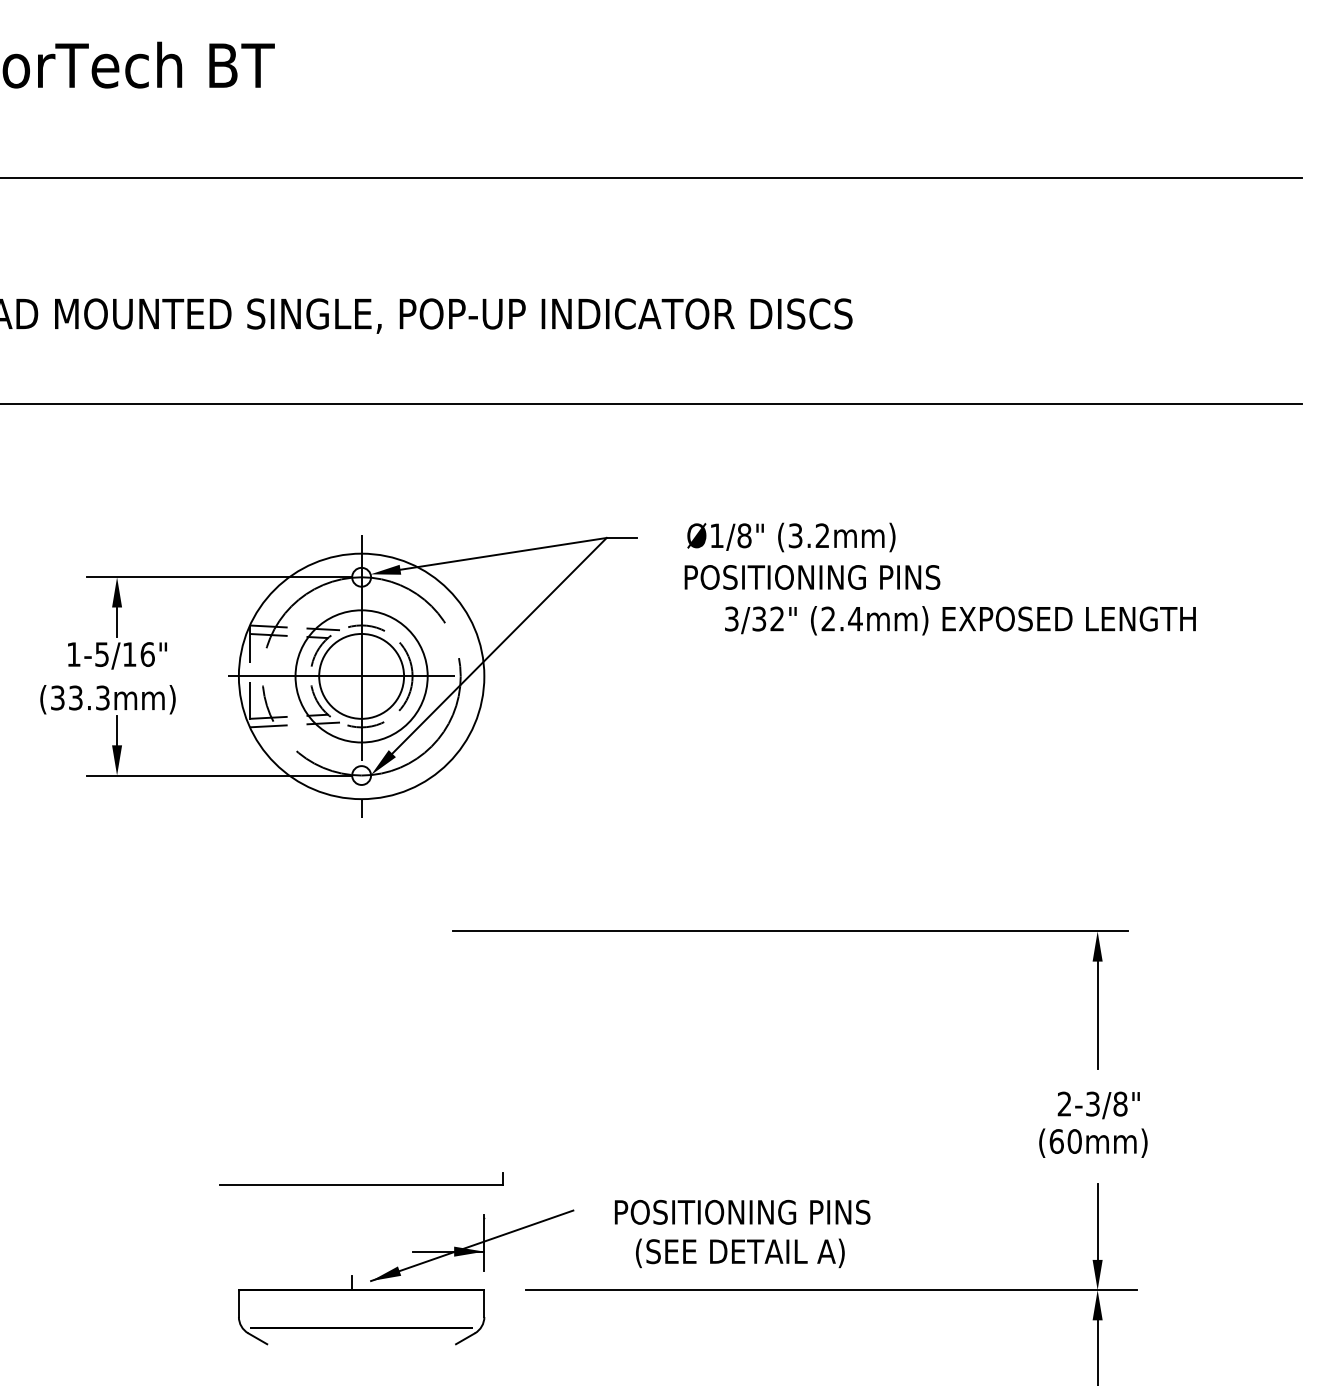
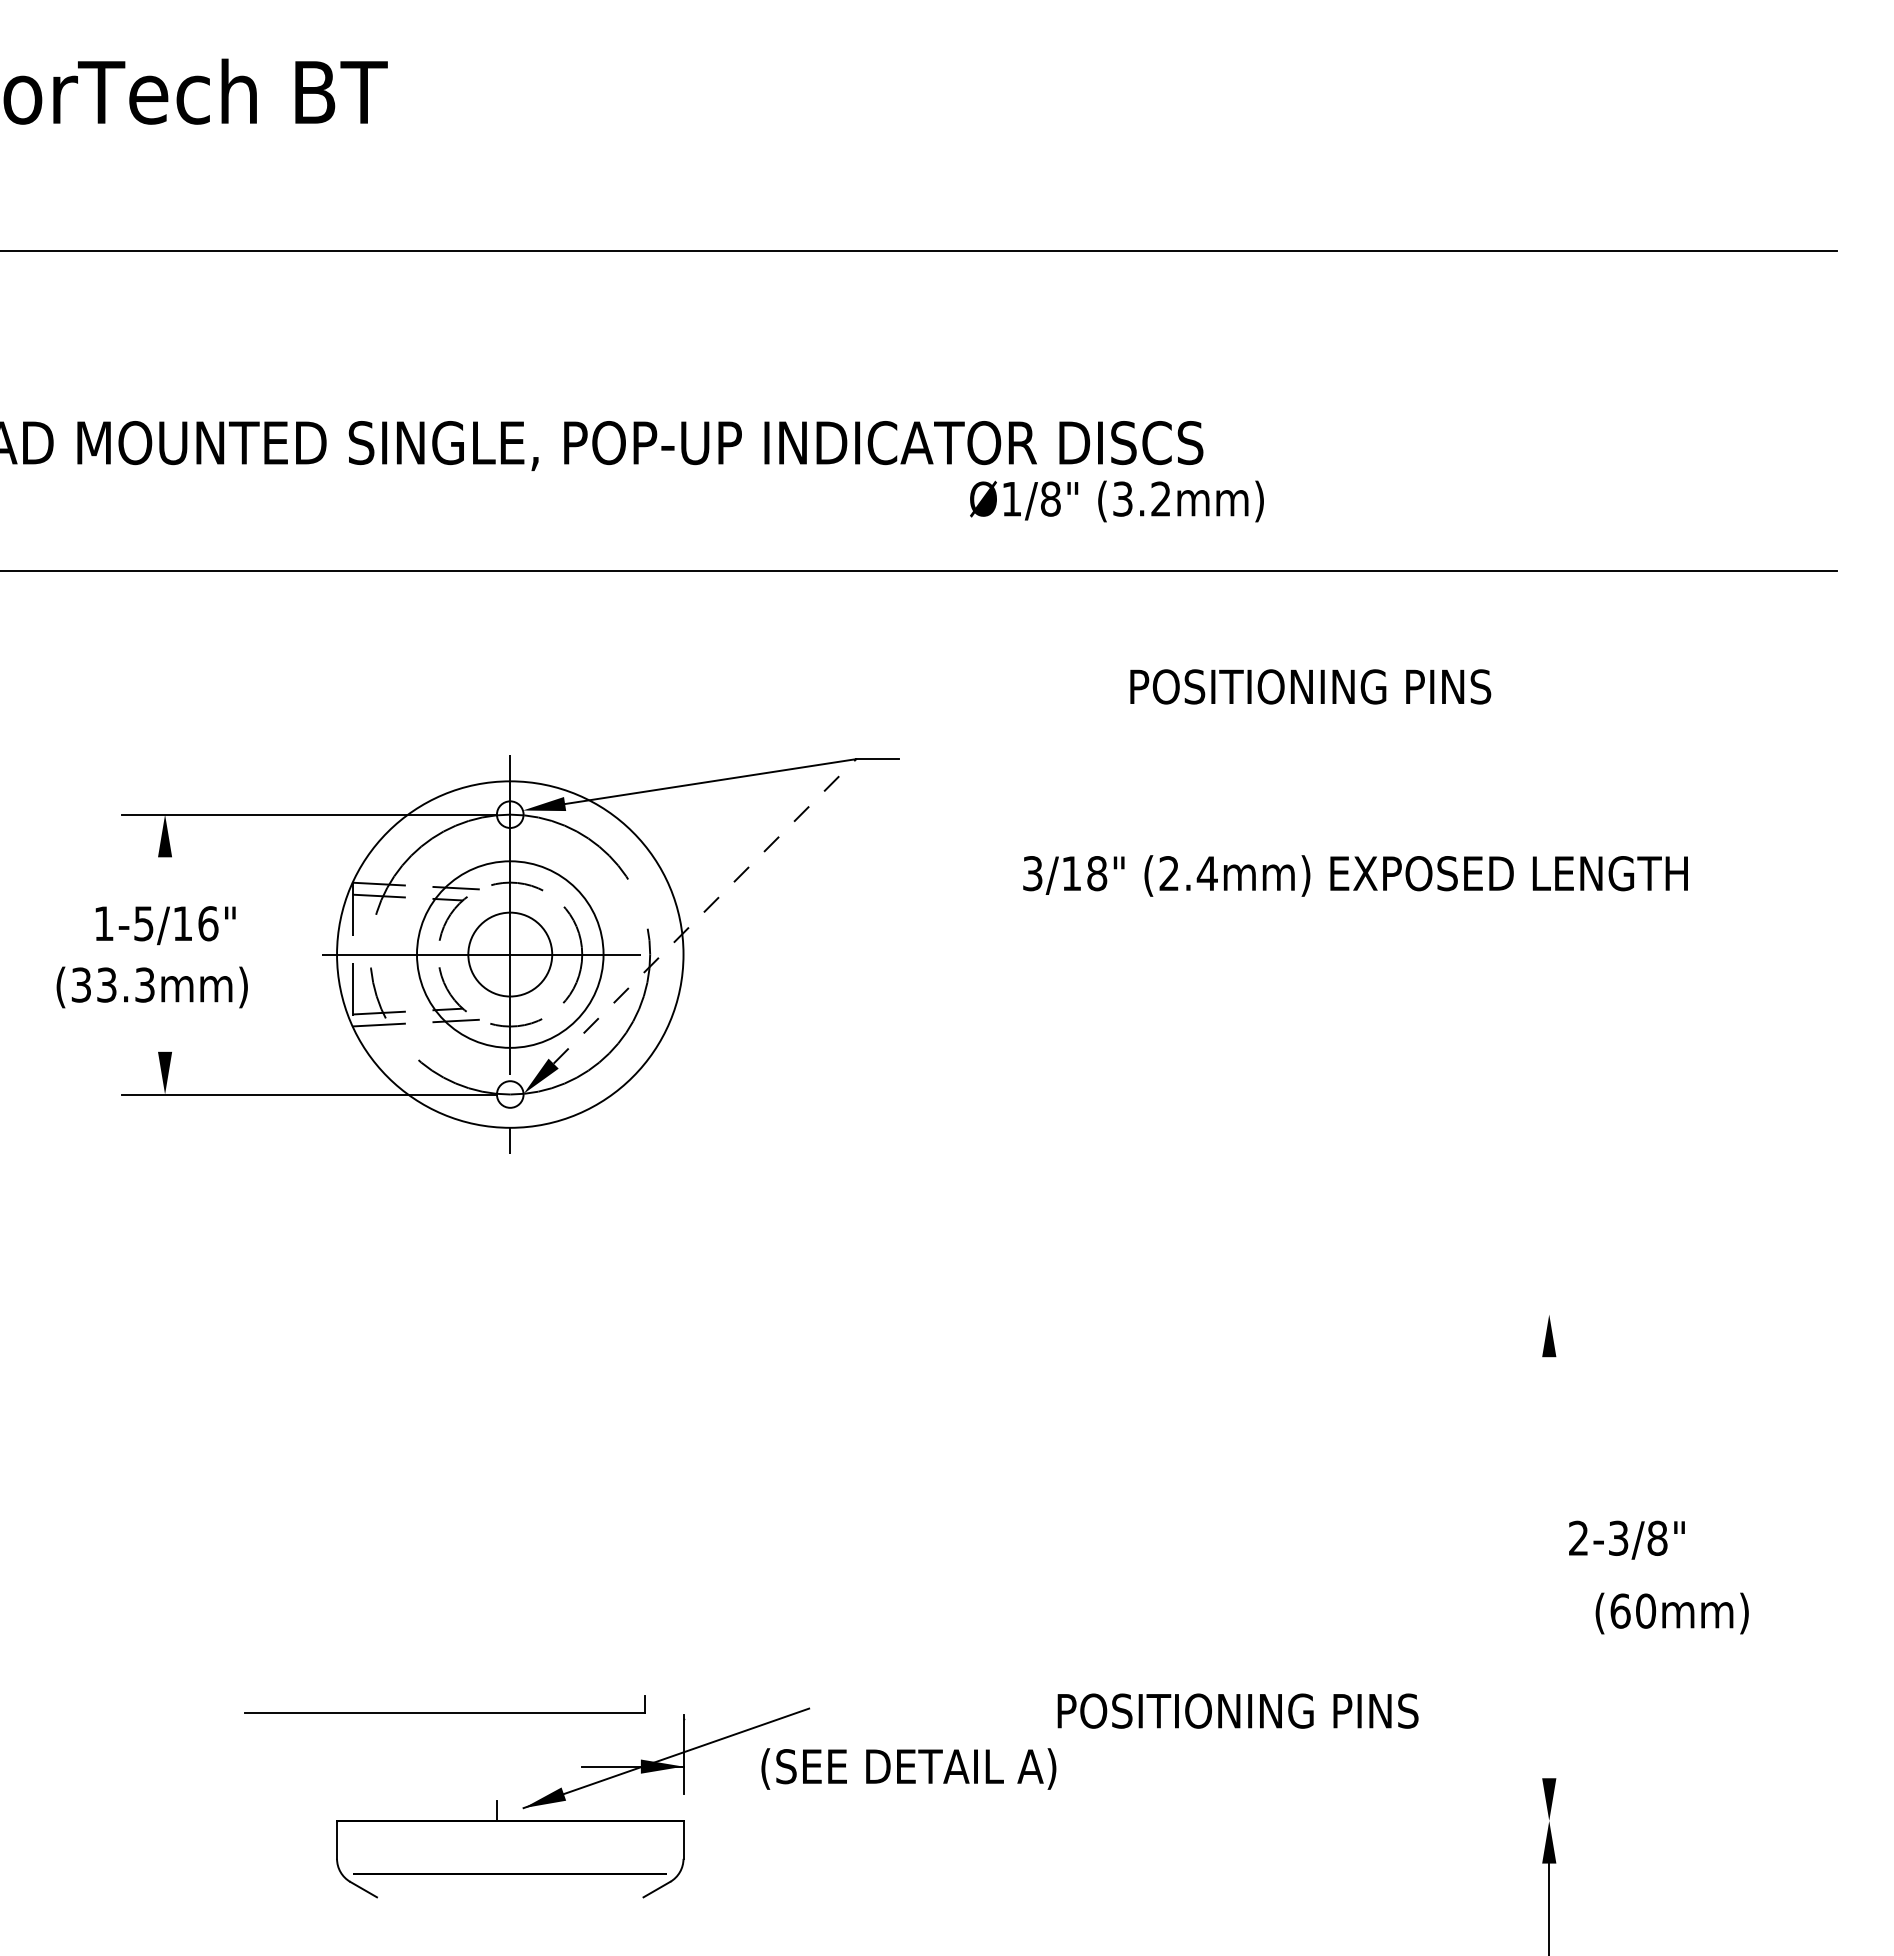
text: (791, 537) -> (1116, 501), moved
text: (812, 577) -> (1310, 686), moved
text: (768, 618) -> (1084, 873), 3/32" -> 3/18"
line: (117, 622) -> (165, 878), removed
line: (499, 645) -> (704, 911), solid -> dashed
circle: (361, 676) -> (510, 954), size x0.7
line: (117, 730) -> (165, 1030), removed
line: (790, 931) -> (1115, 1314), removed
line: (1097, 1015) -> (1549, 1433), removed
text: (1098, 1104) -> (1626, 1539), moved
text: (1092, 1143) -> (1671, 1613), moved
part: (361, 1184) -> (444, 1712), moved
text: (742, 1211) -> (1237, 1710), moved
line: (1097, 1221) -> (1549, 1724), removed
text: (740, 1252) -> (908, 1768), moved
line: (831, 1289) -> (1173, 1820), removed

